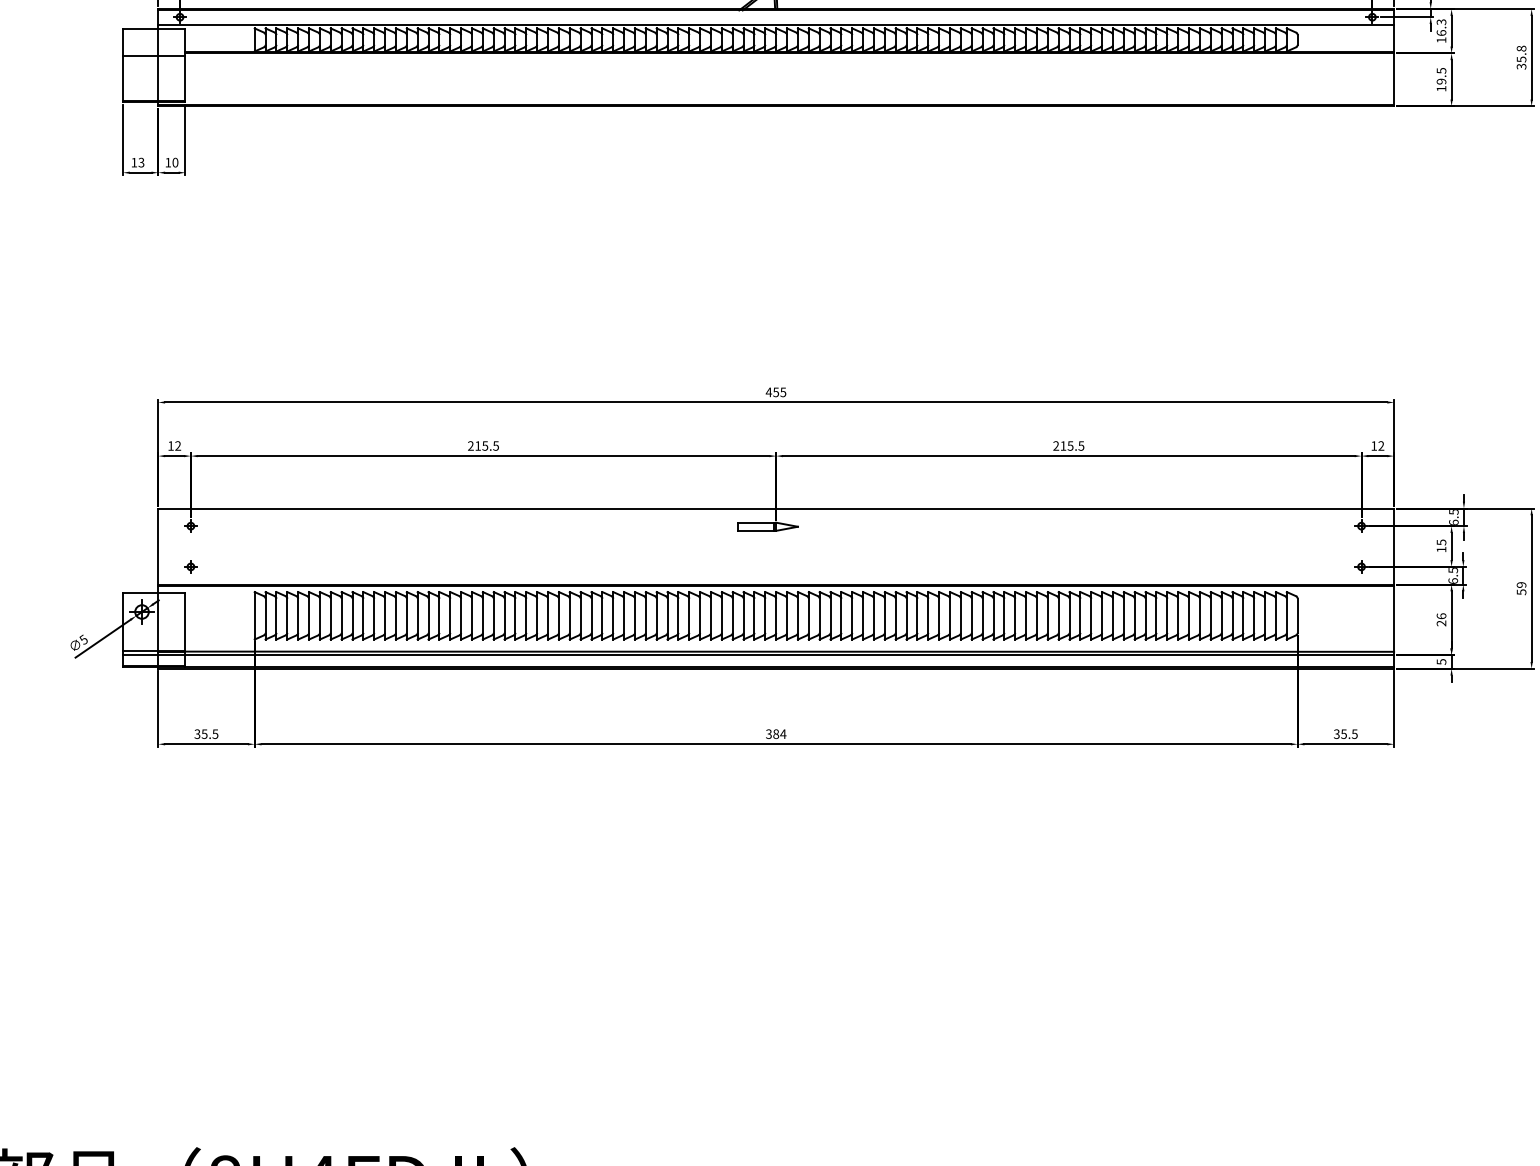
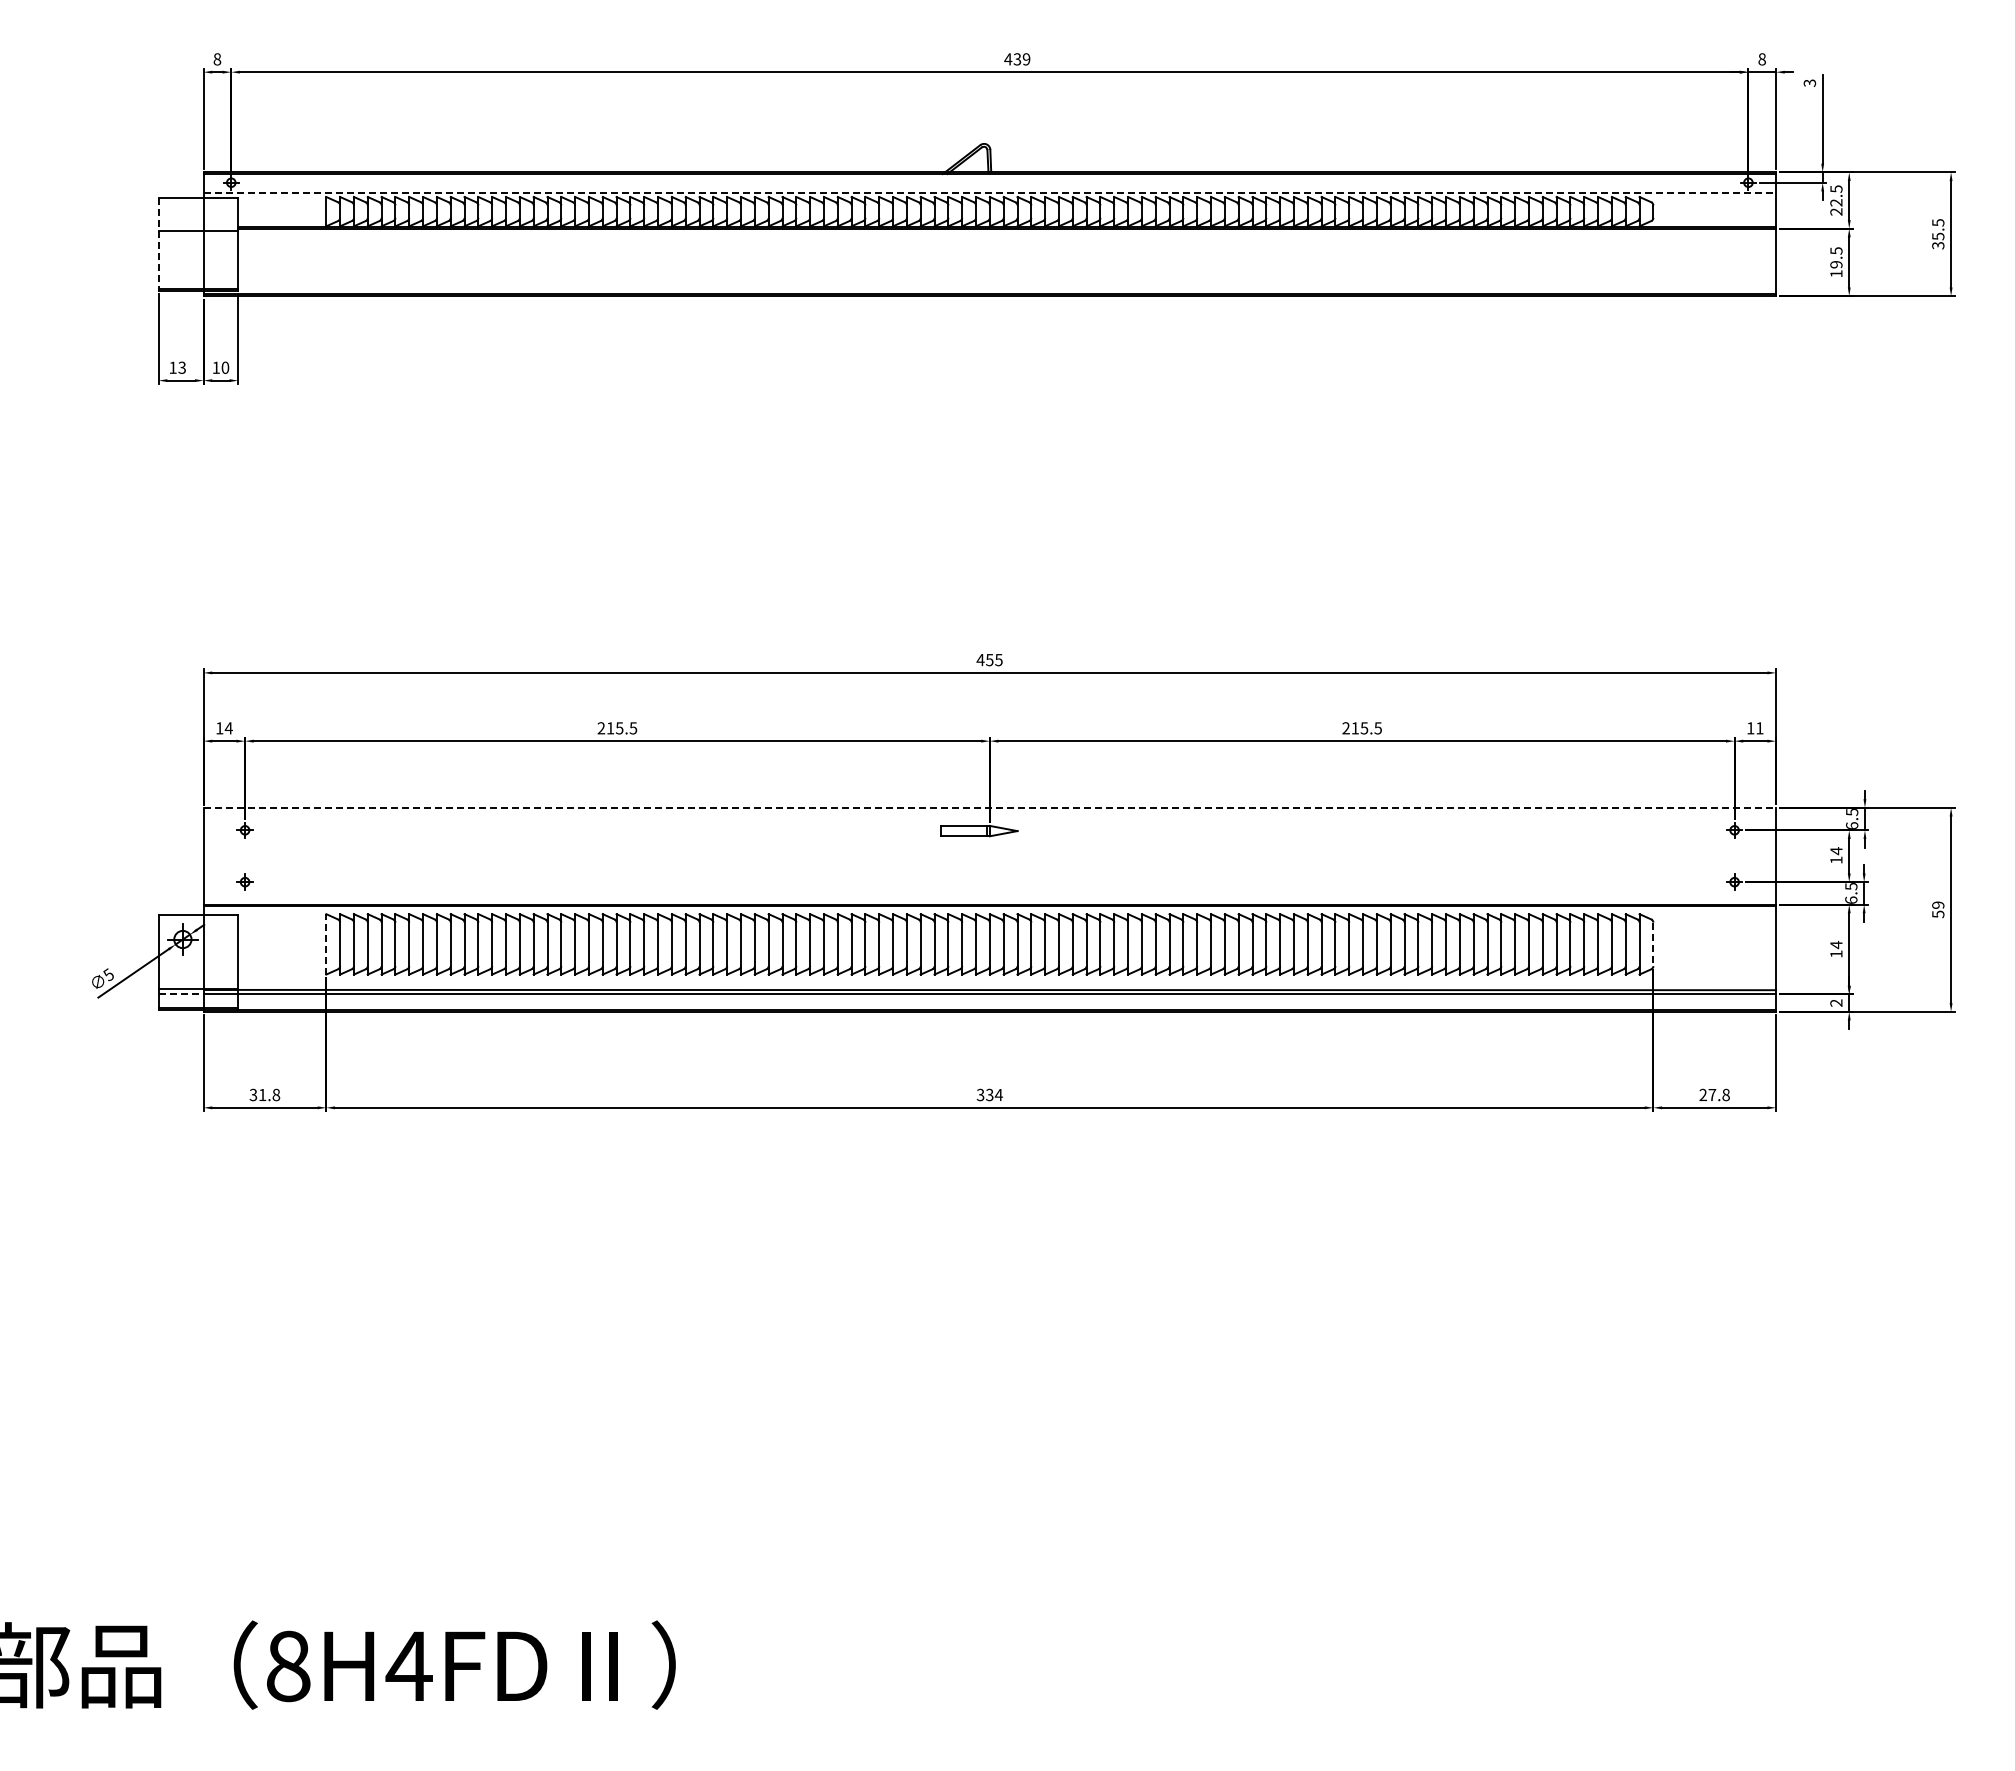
line: (776, 24) -> (990, 192), solid -> dashed
text: (1441, 31) -> (1836, 200), 16.3 -> 22.5
text: (1521, 48) -> (1938, 222), 35.8 -> 35.5
line: (122, 65) -> (158, 244), solid -> dashed
text: (177, 446) -> (228, 728), 12 -> 14
text: (1381, 446) -> (1759, 728), 12 -> 11
line: (776, 508) -> (990, 807), solid -> dashed
text: (1441, 542) -> (1836, 851), 15 -> 14
line: (254, 615) -> (326, 943), solid -> dashed
line: (1297, 615) -> (1653, 944), solid -> dashed
text: (1441, 619) -> (1836, 948), 26 -> 14
line: (140, 655) -> (181, 994), solid -> dashed
text: (1441, 661) -> (1836, 1002), 5 -> 2
text: (210, 733) -> (269, 1094), 35.5 -> 31.8
text: (1345, 733) -> (1714, 1094), 35.5 -> 27.8
text: (775, 734) -> (989, 1095), 384 -> 334

